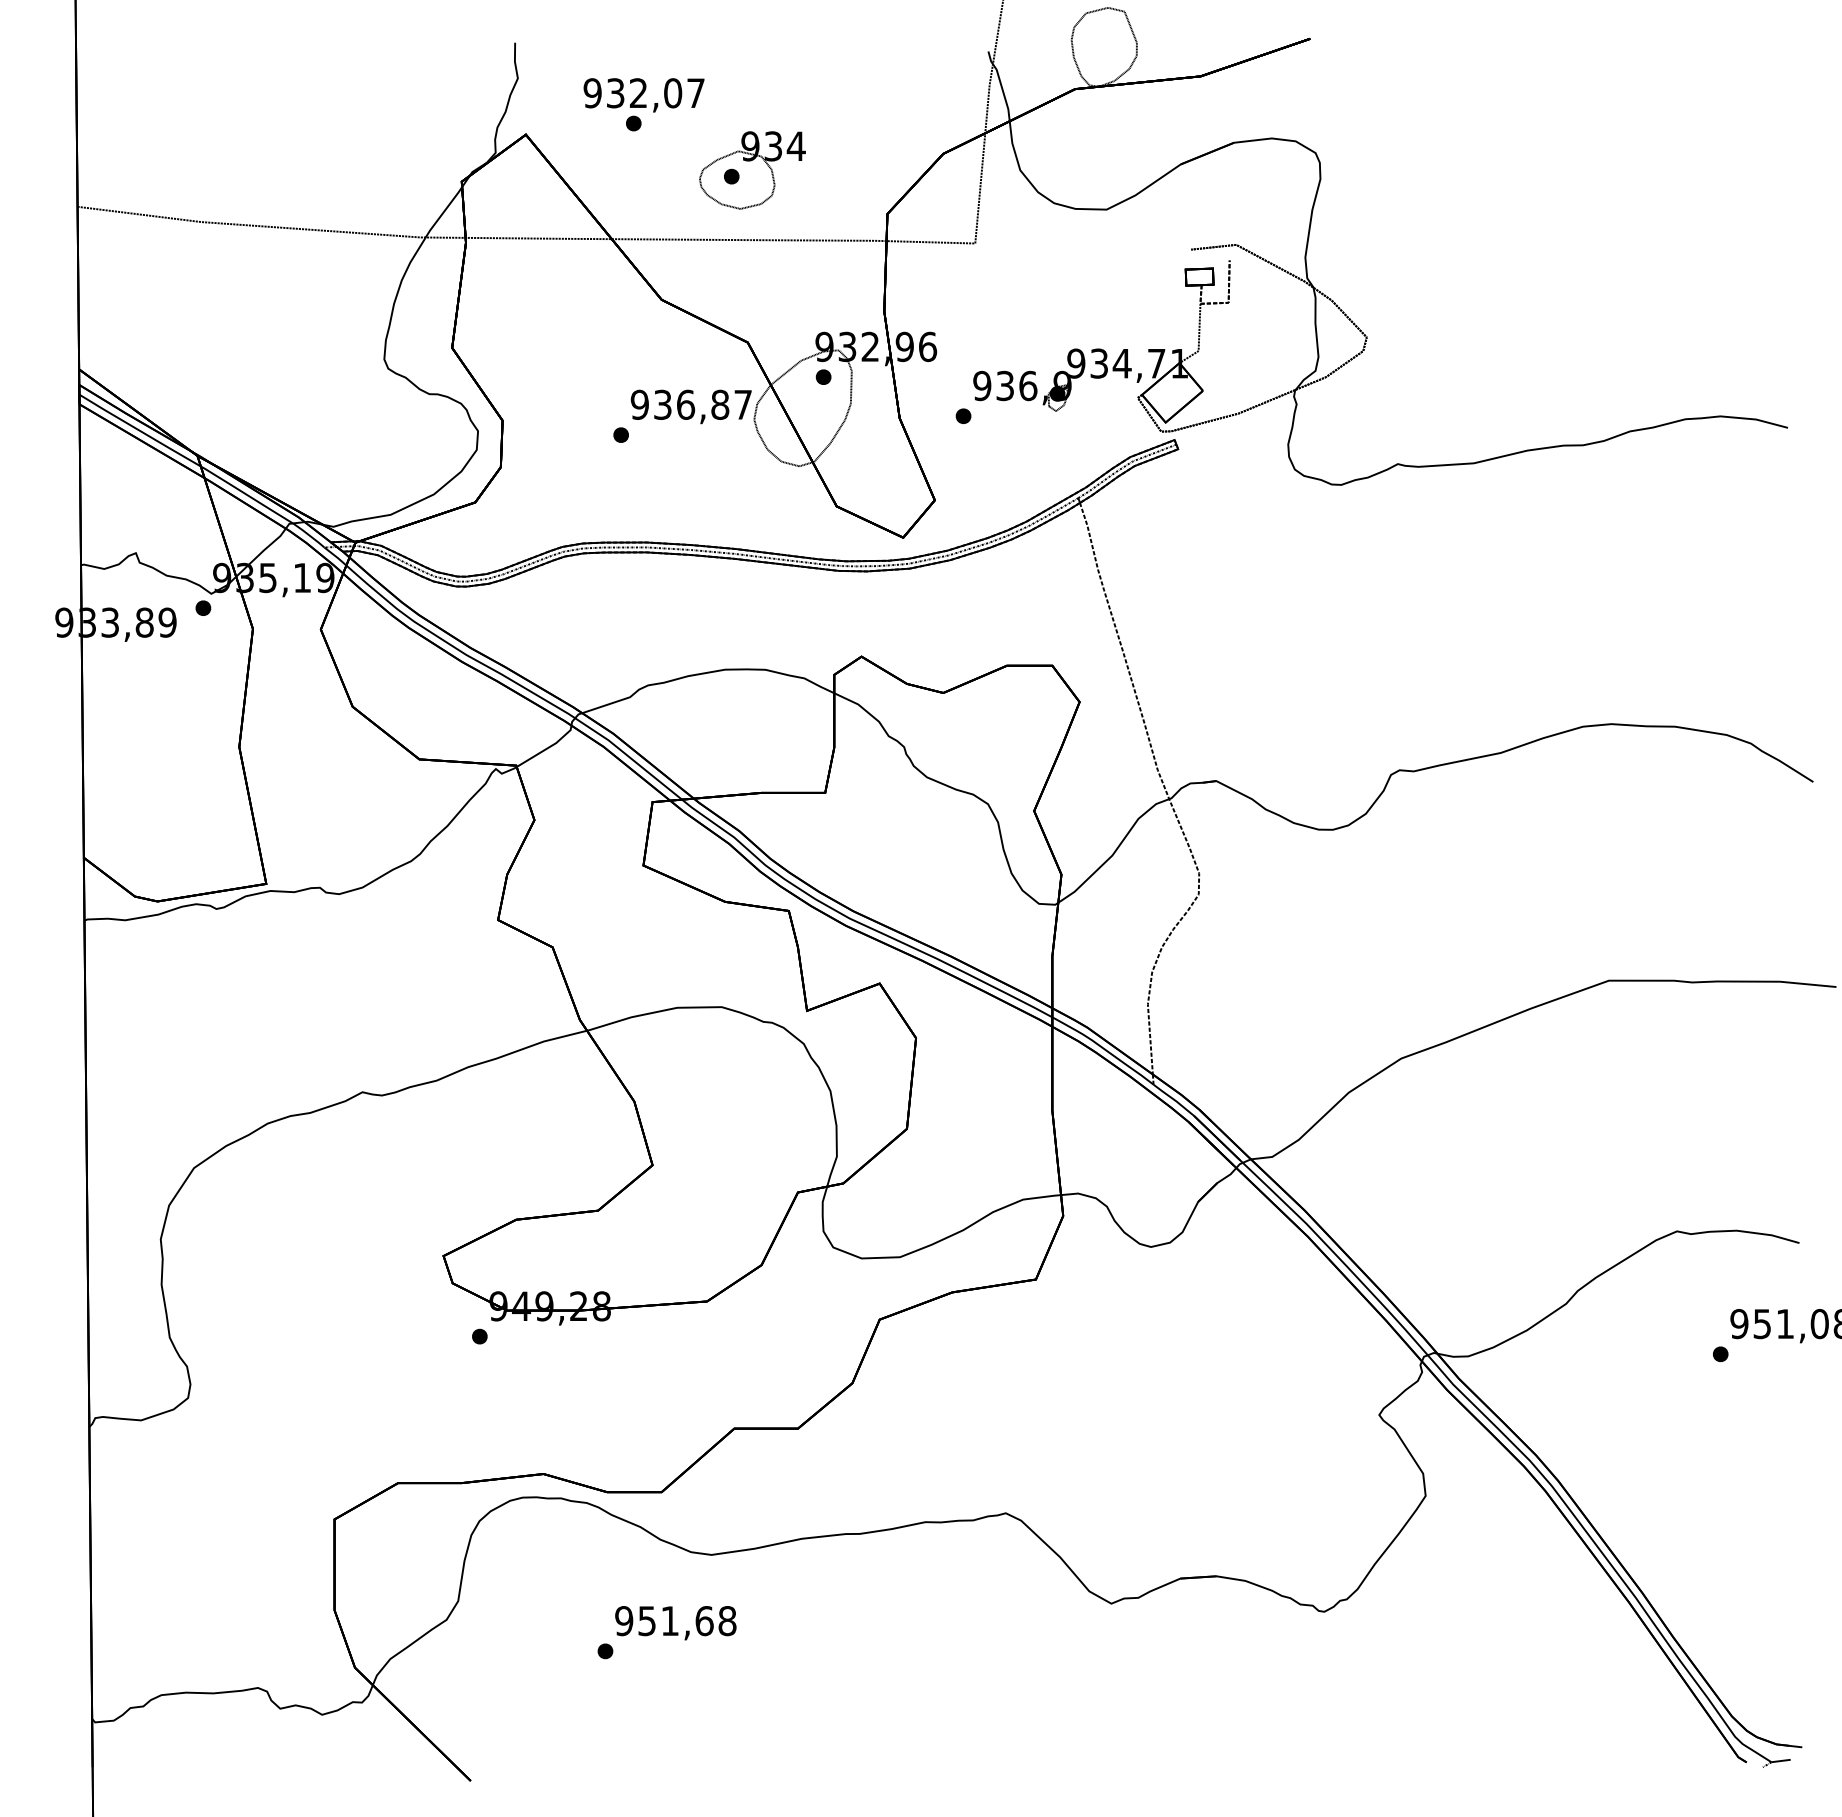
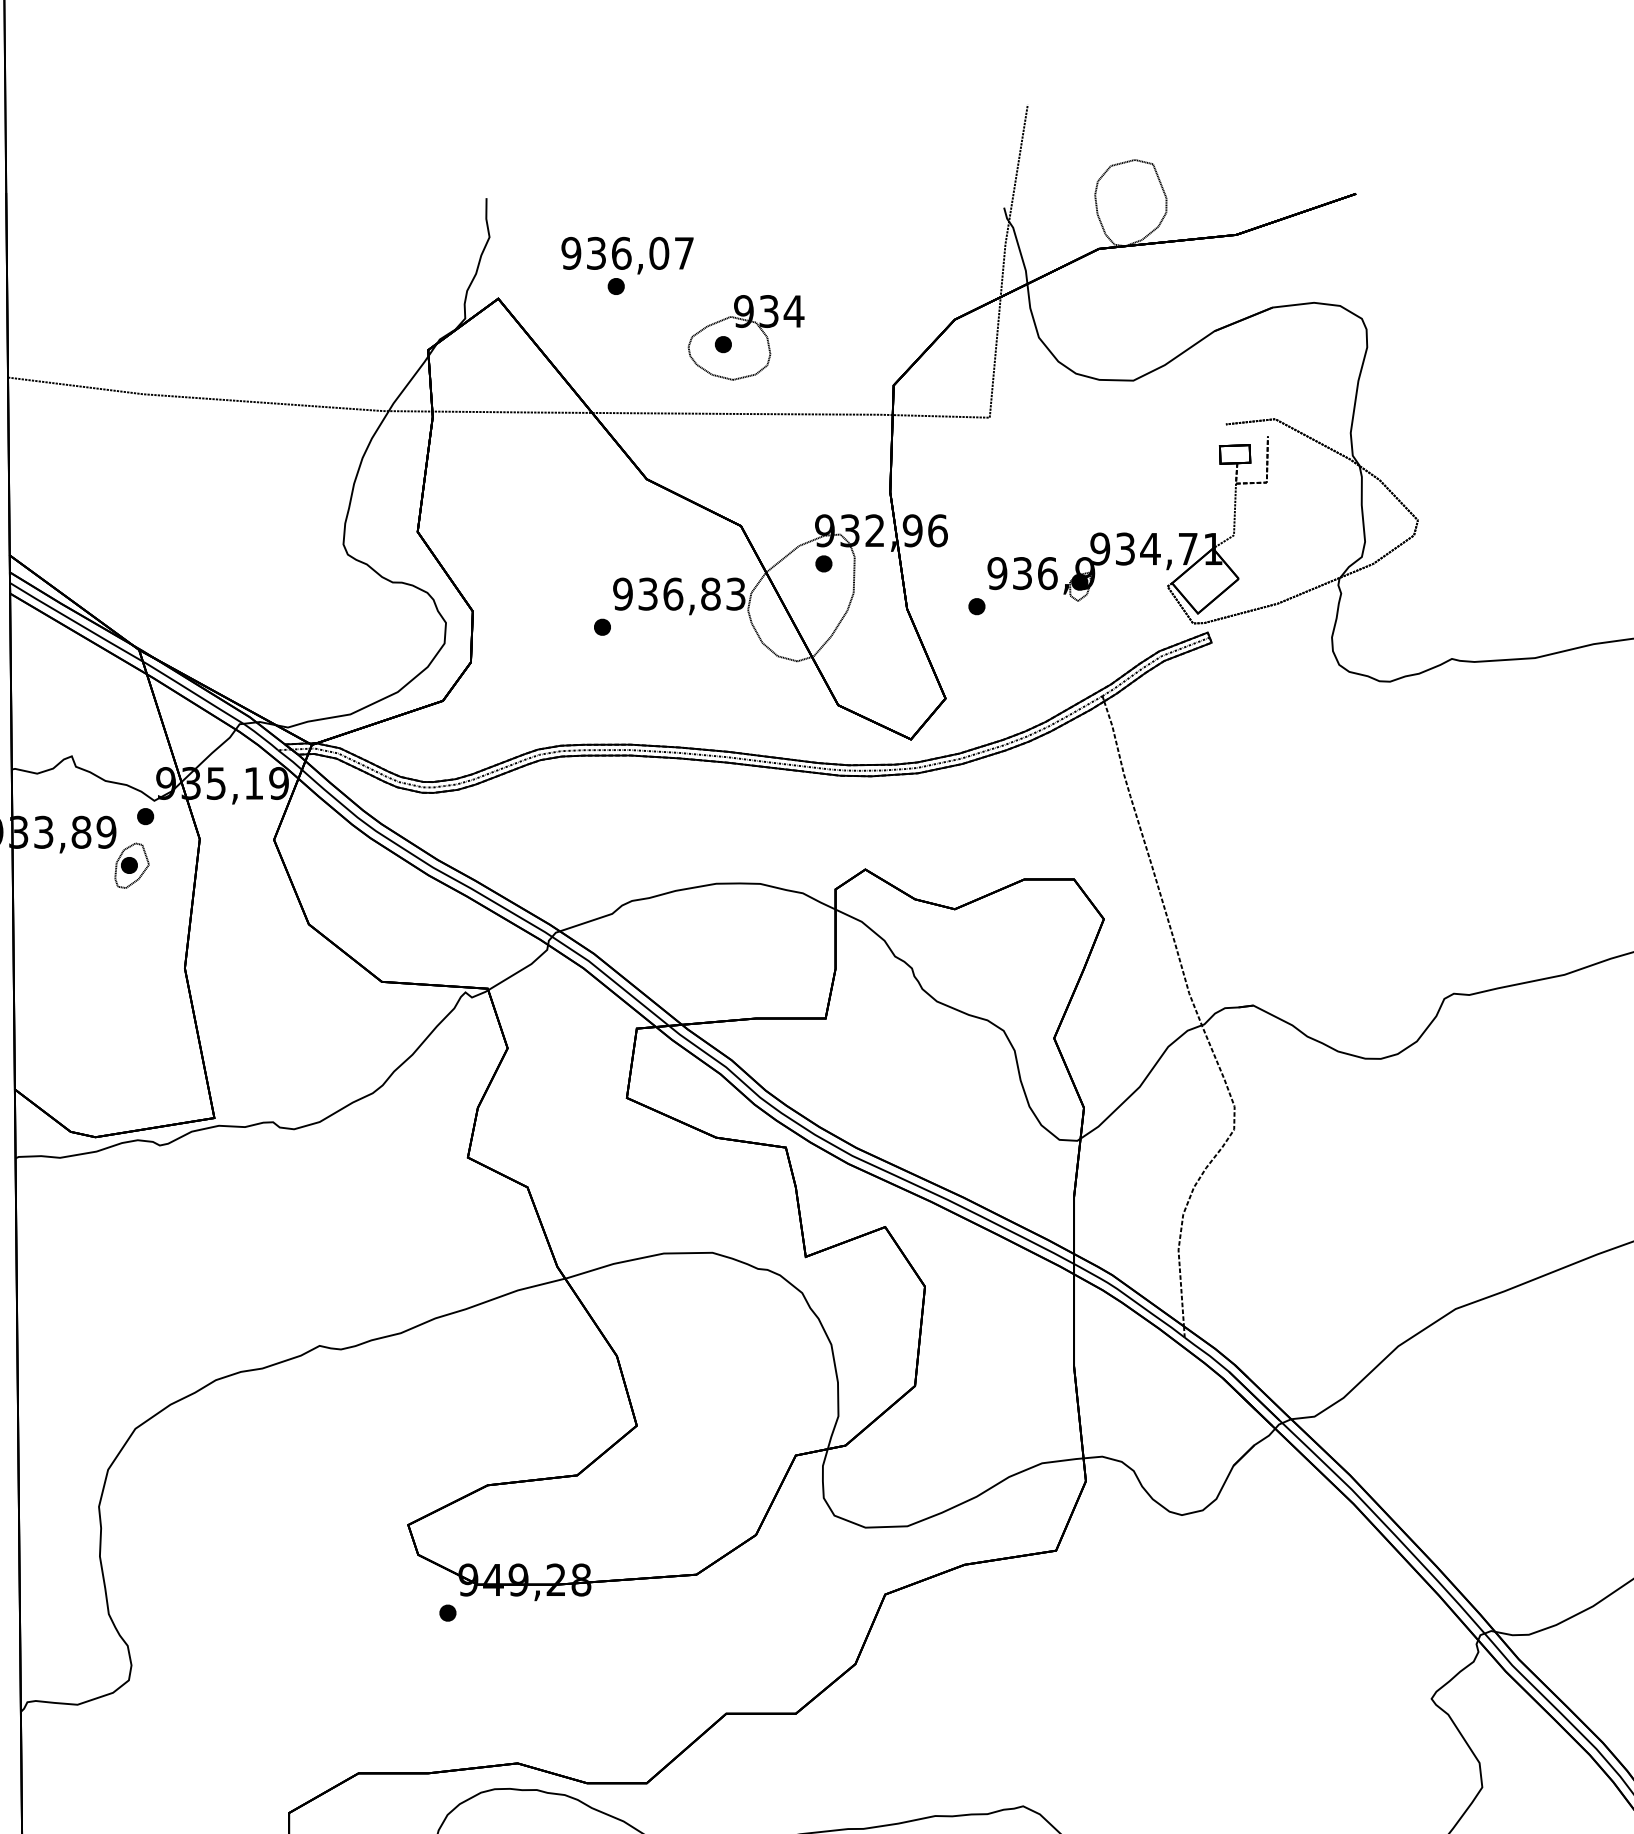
text: (638, 93) -> (621, 253), 932,07 -> 936,07
text: (742, 404) -> (735, 593), 936,87 -> 936,83
part: (190, 653) -> (131, 866), added

